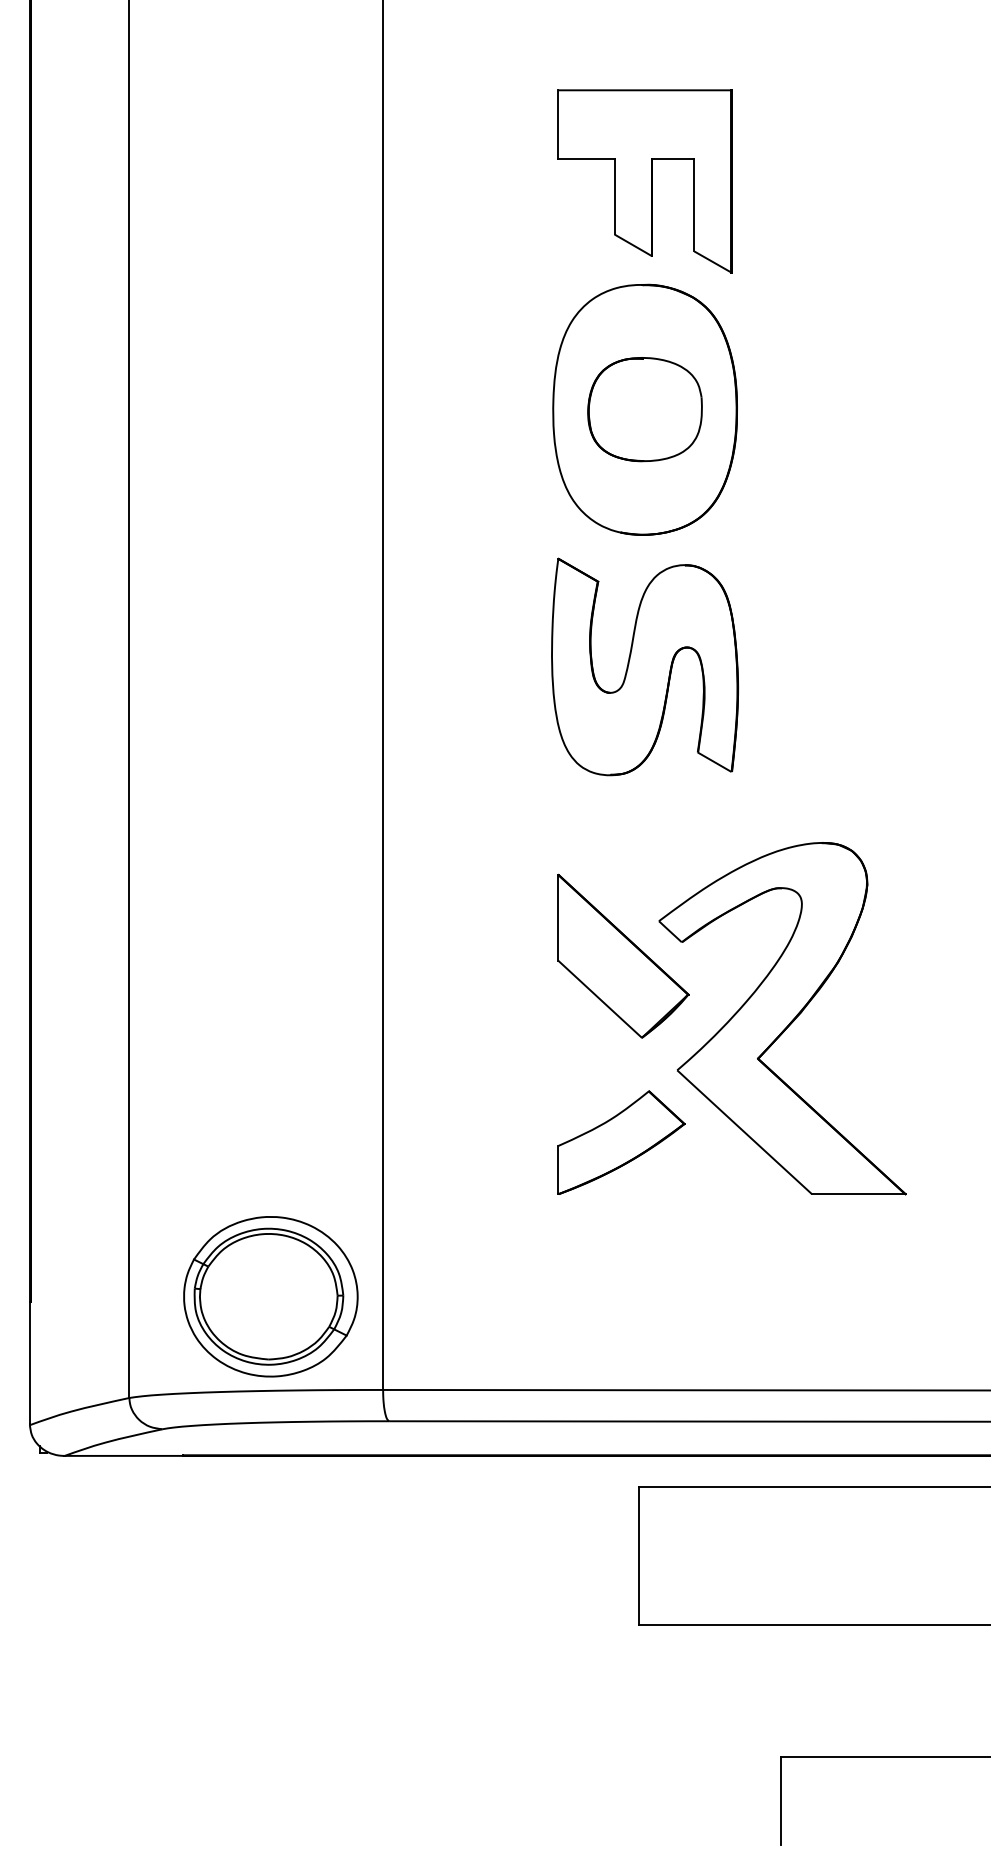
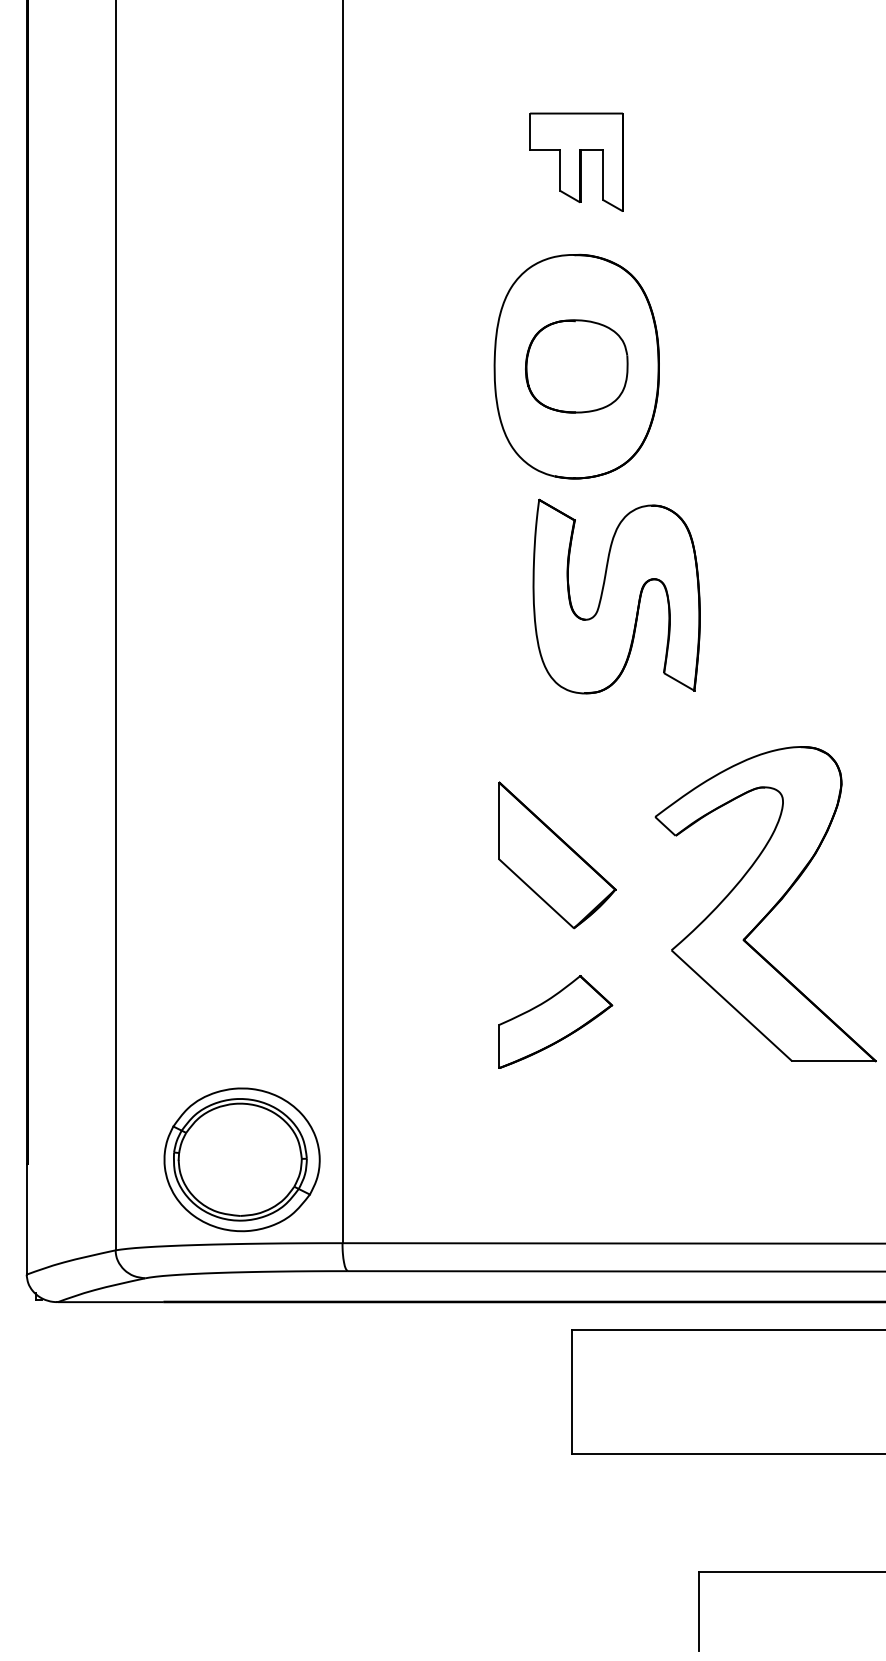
part: (644, 181) -> (576, 162), size x0.6
part: (644, 666) -> (616, 596), moved
part: (782, 1019) -> (765, 904), moved

